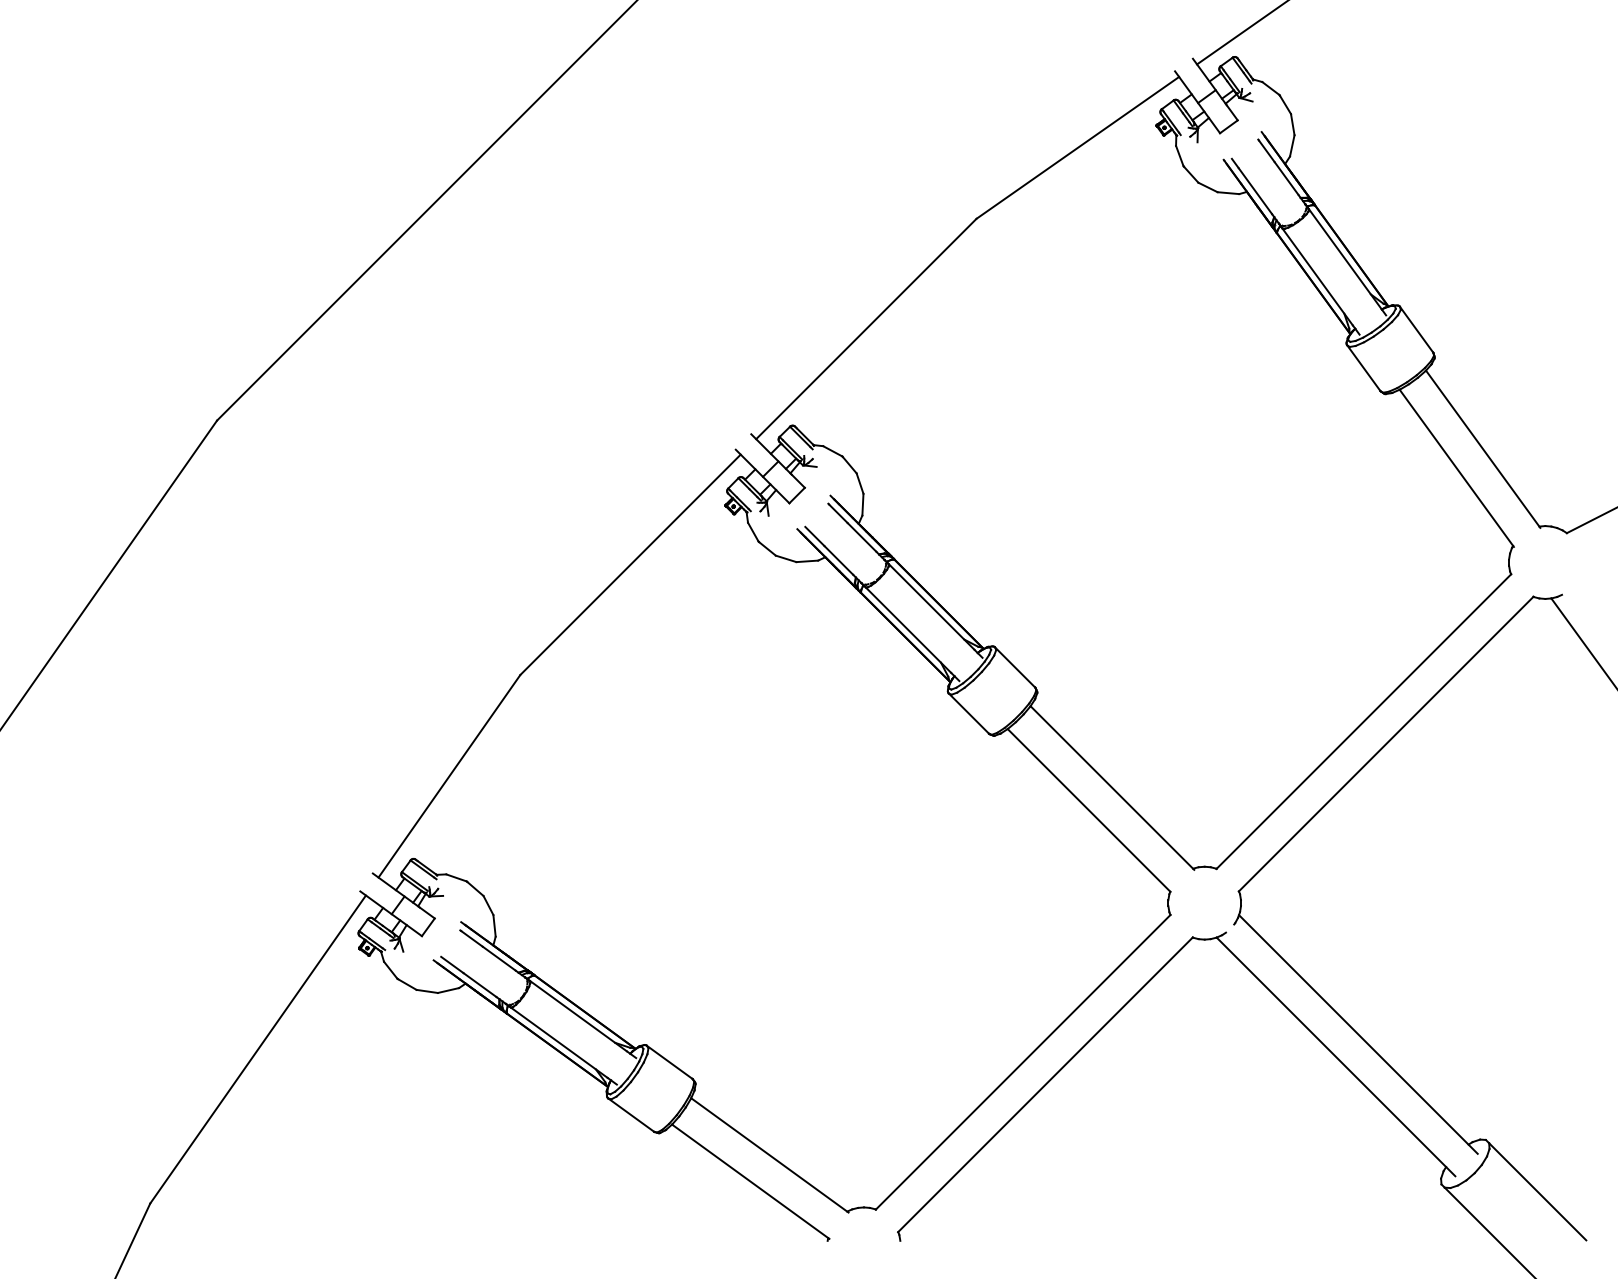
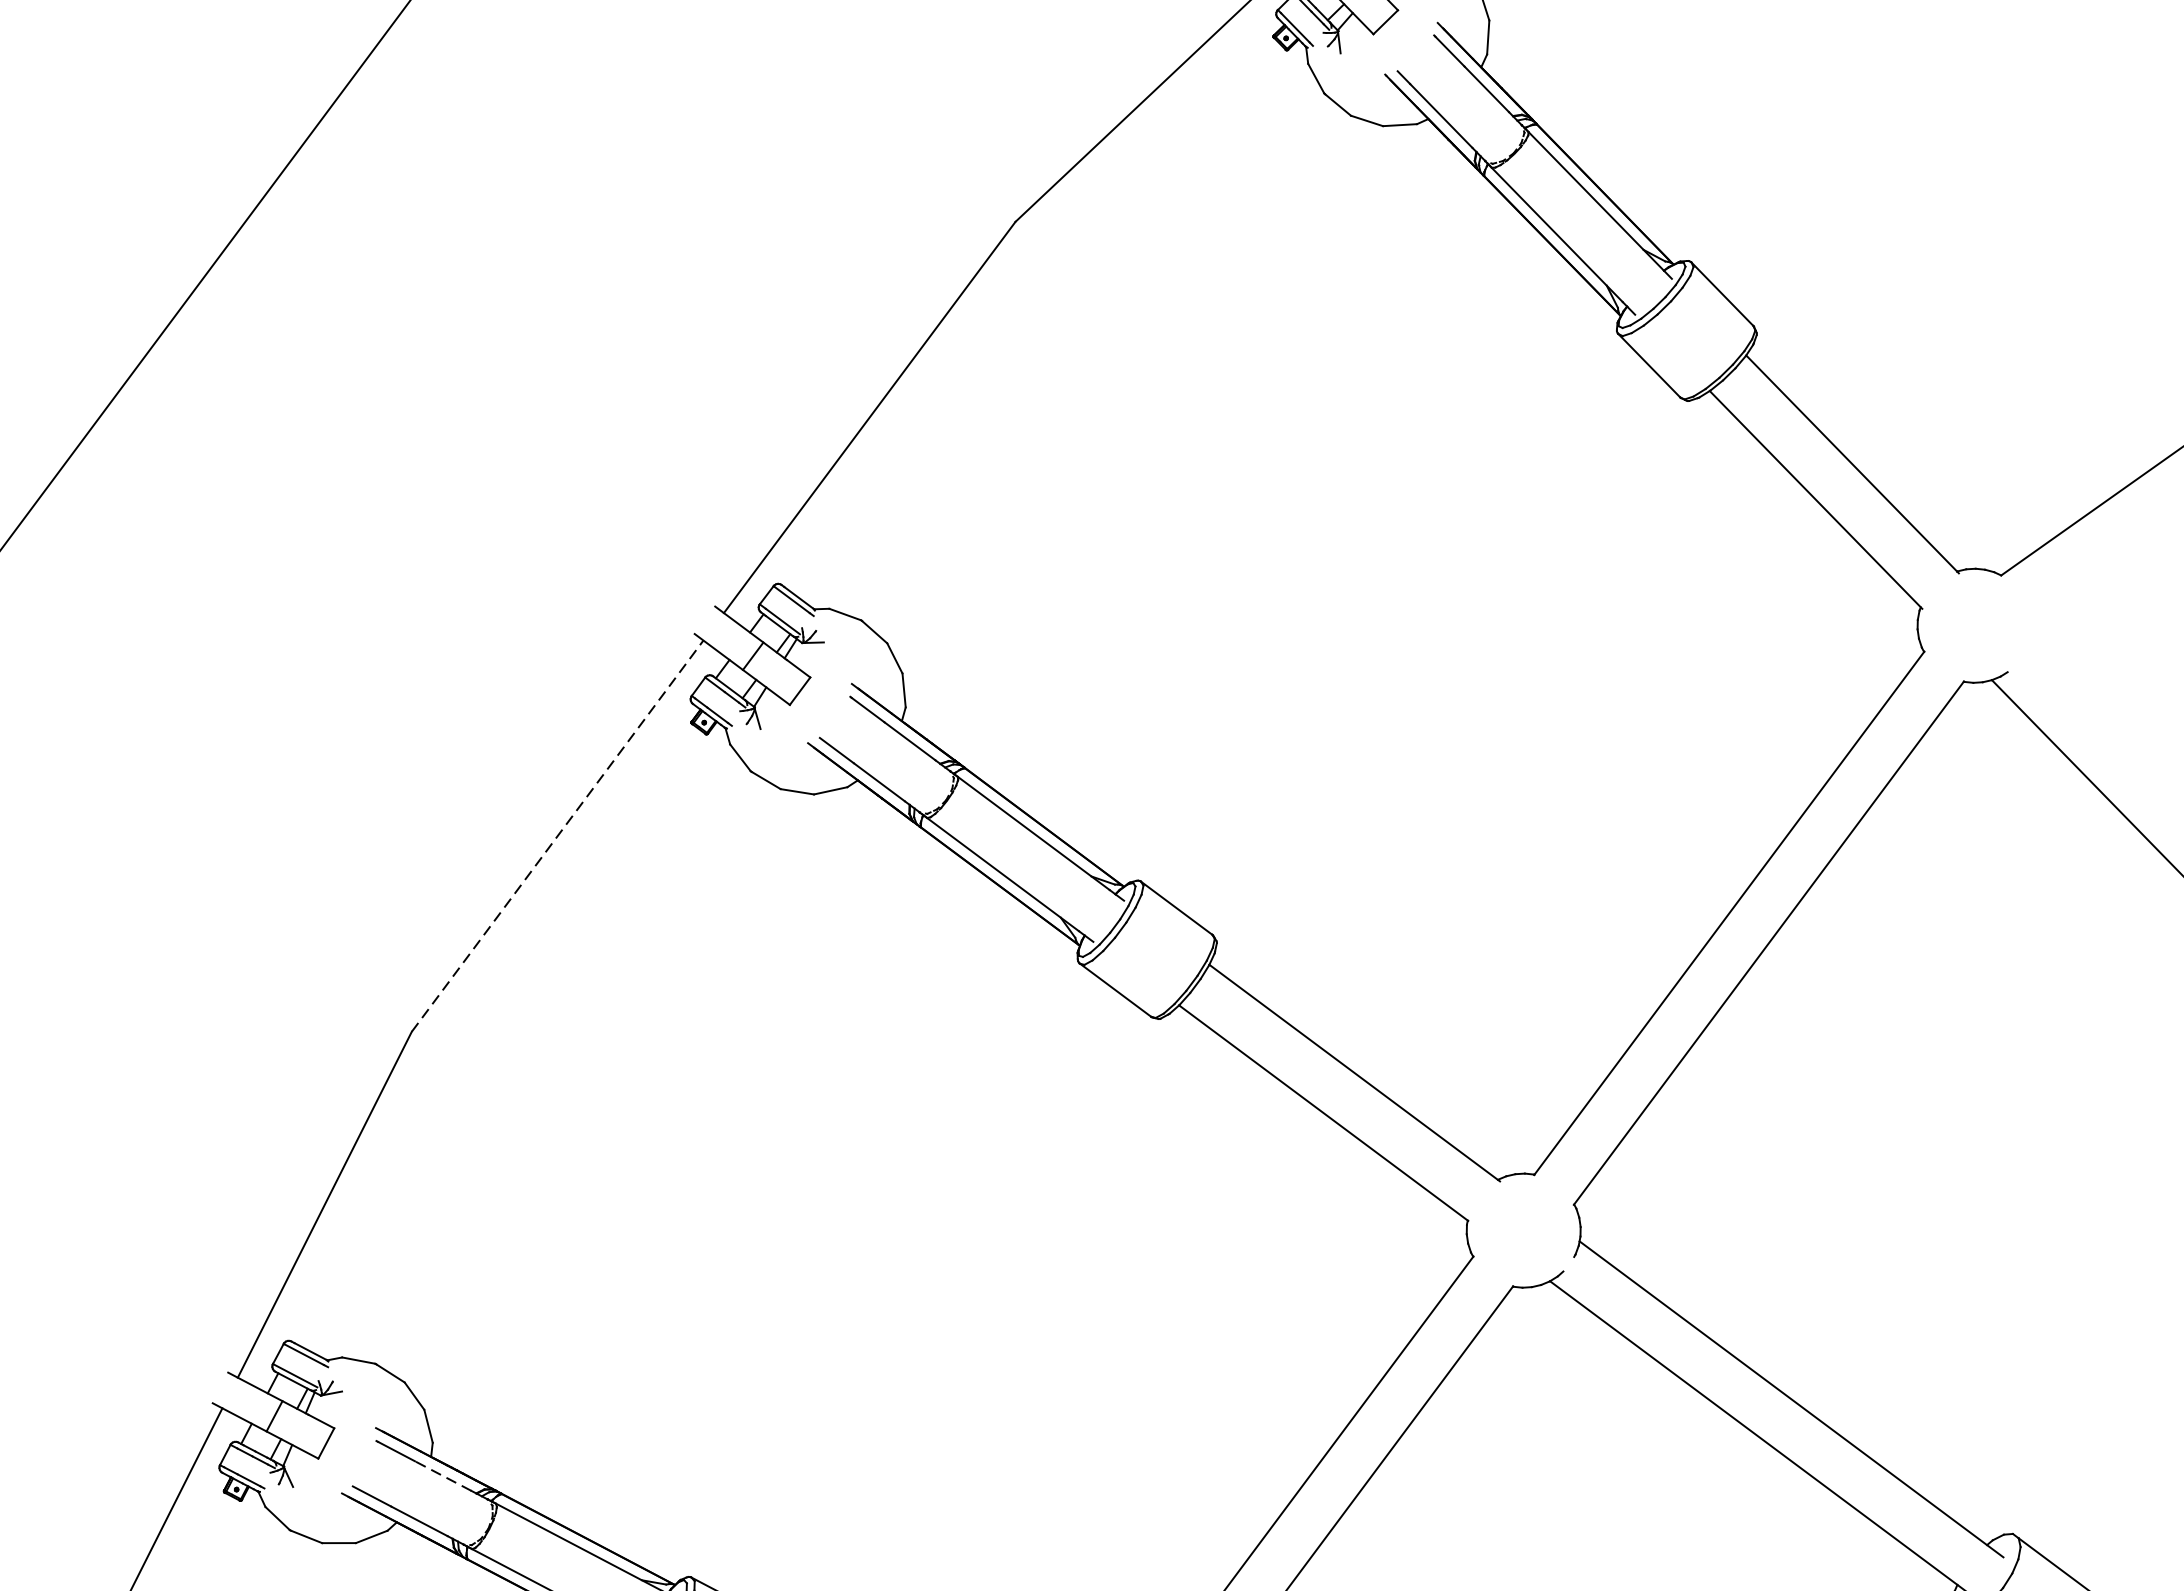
line: (630, 564) -> (557, 835), solid -> dashed
line: (498, 958) -> (442, 1475), solid -> dashed

